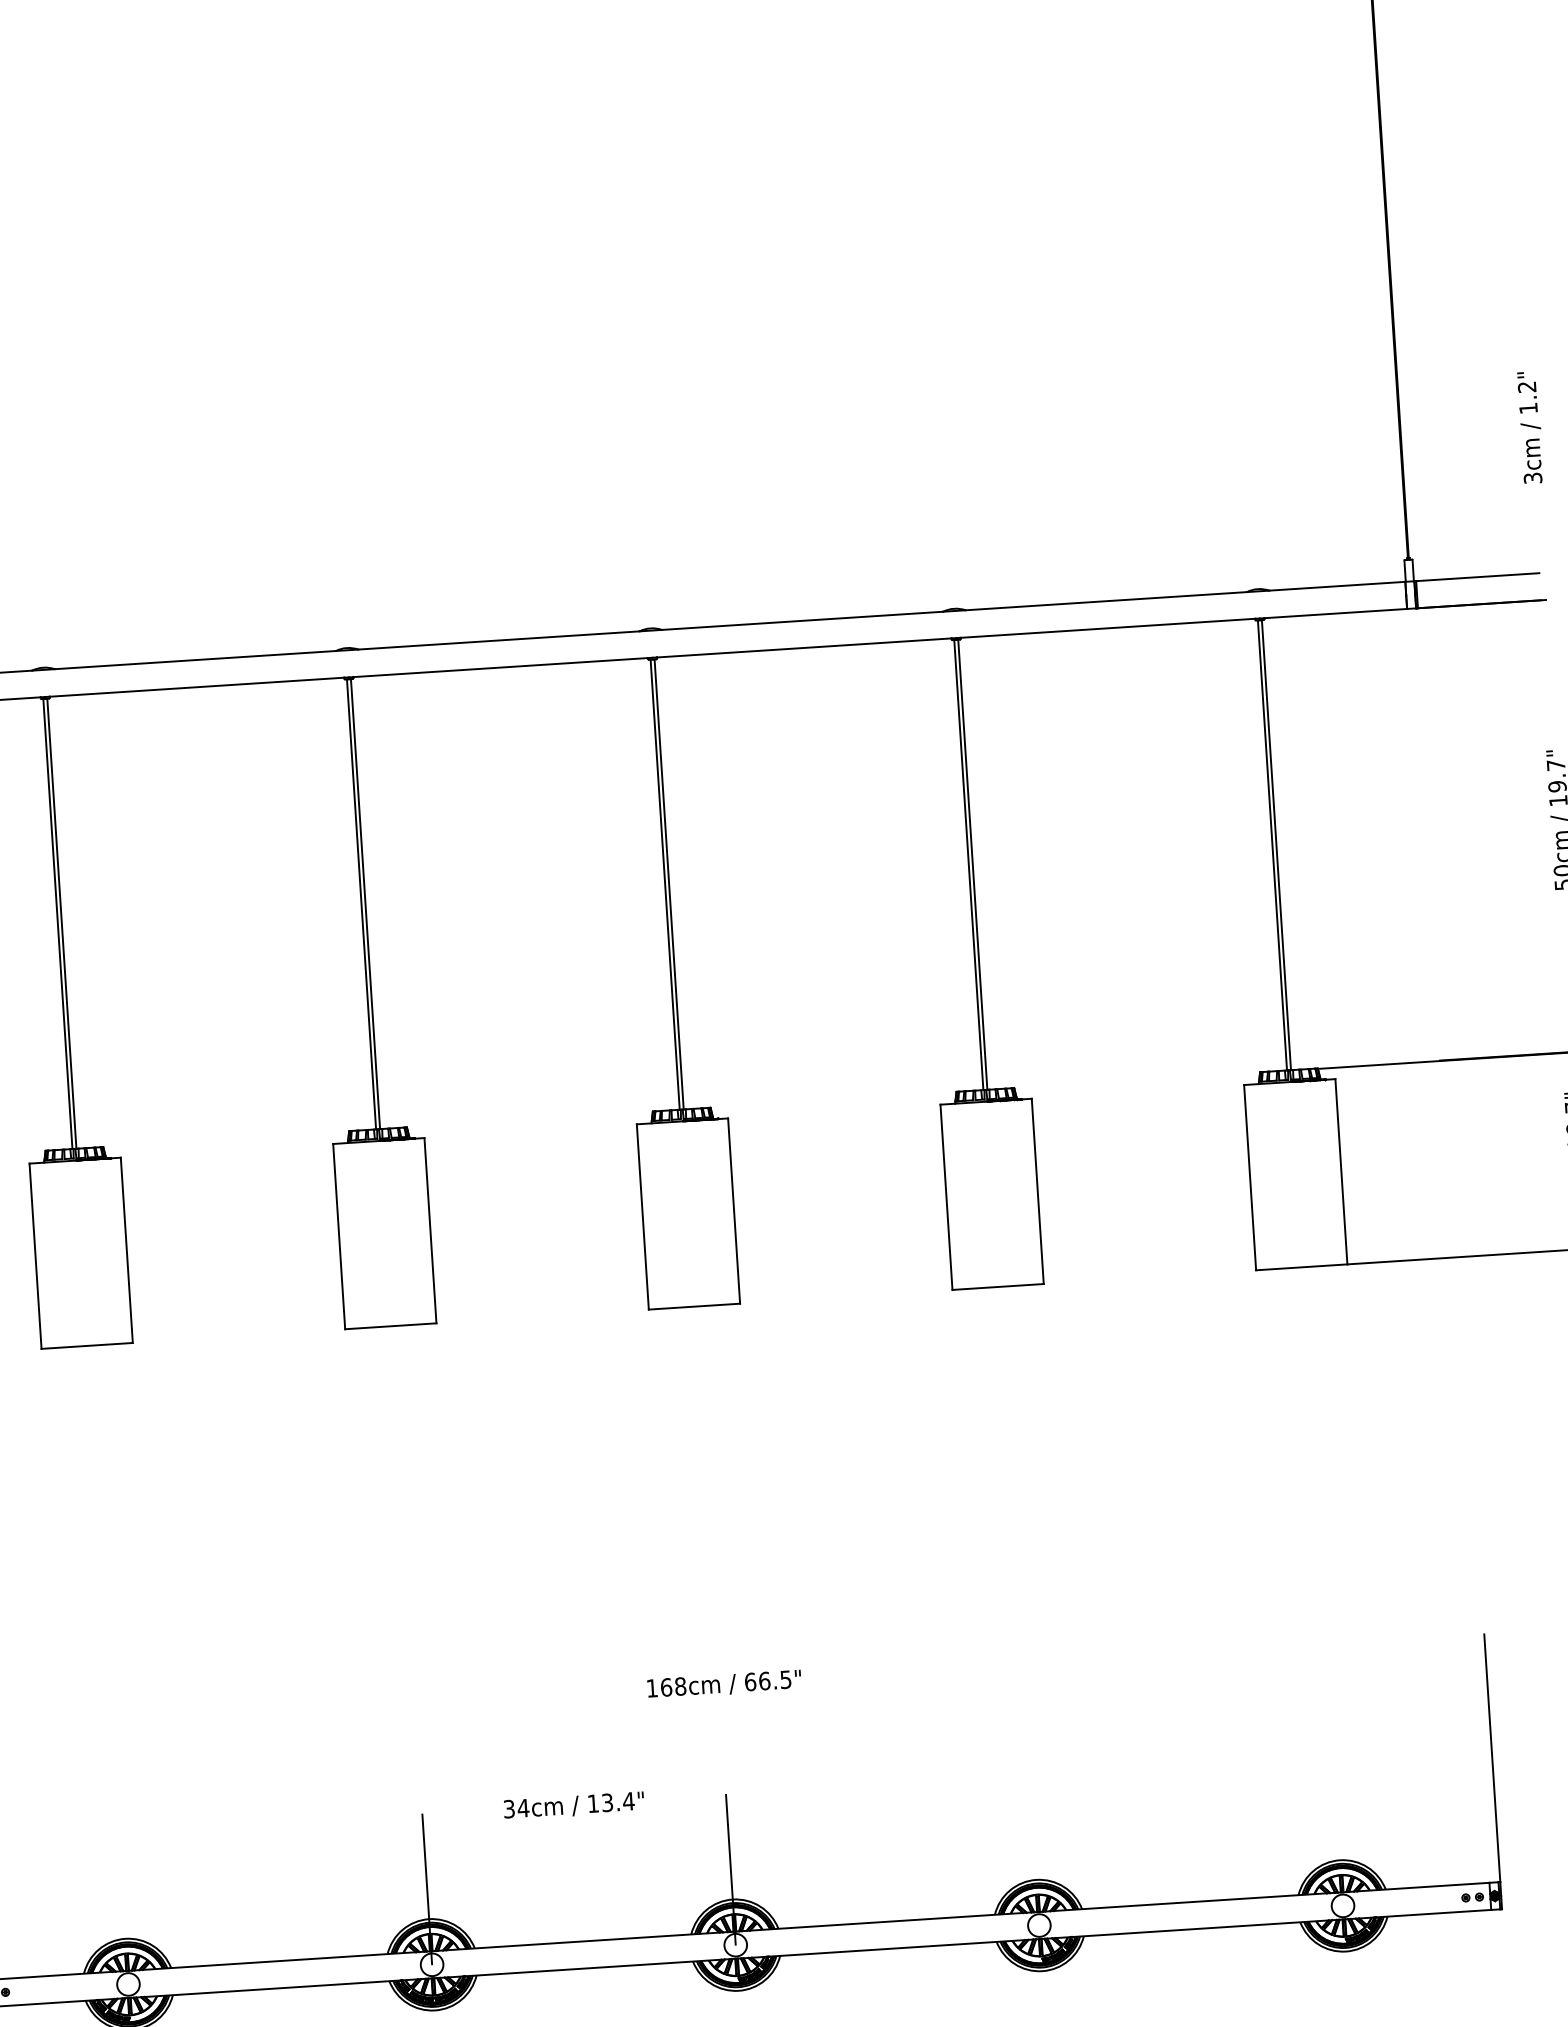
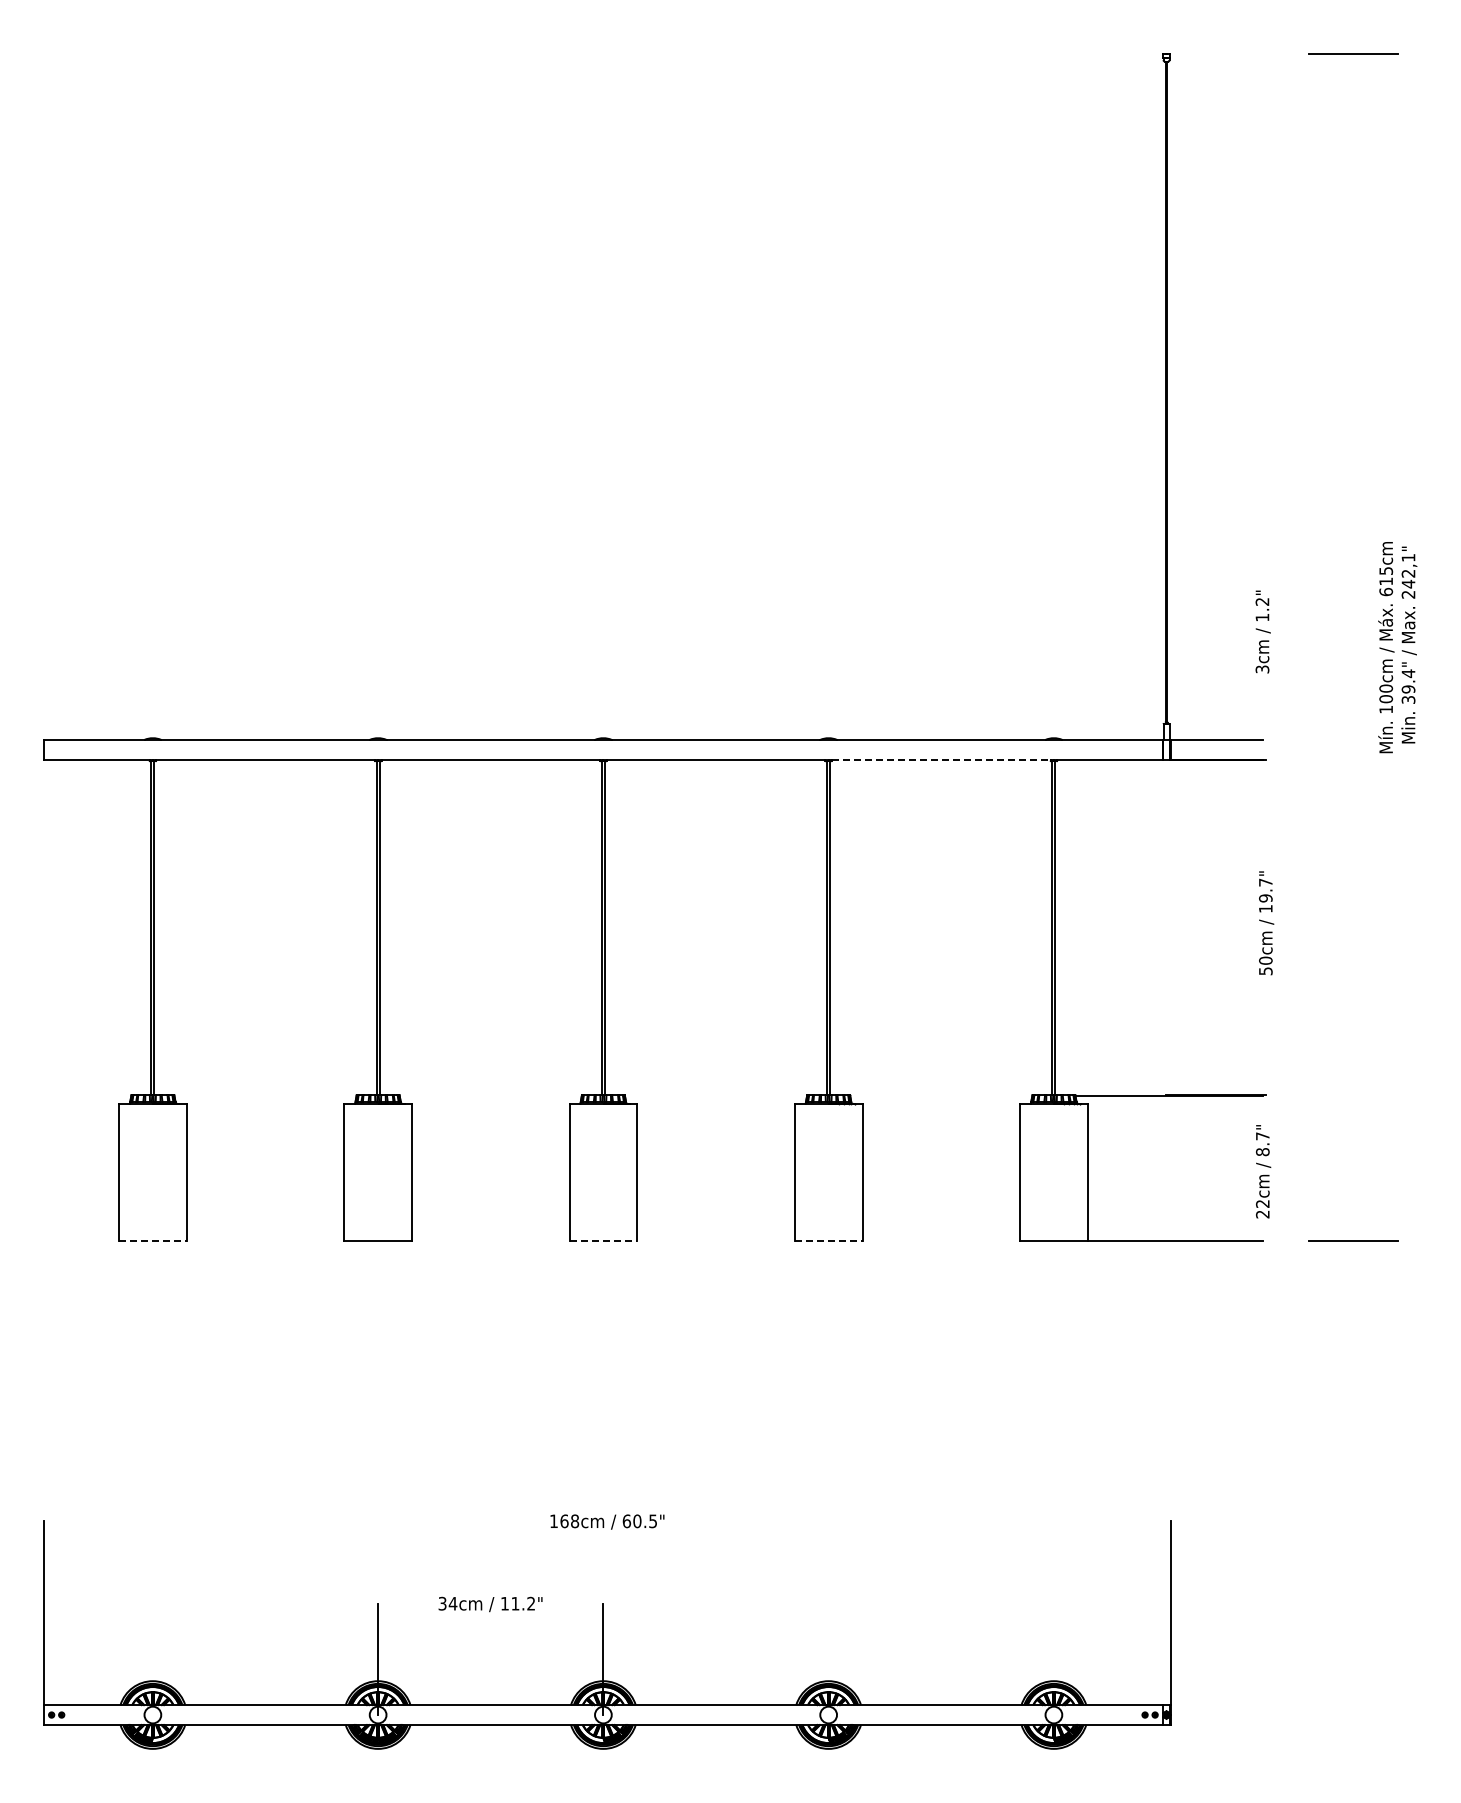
line: (1108, 627) -> (941, 759), solid -> dashed
line: (997, 1287) -> (828, 1241), solid -> dashed
line: (694, 1306) -> (603, 1241), solid -> dashed
line: (86, 1346) -> (152, 1241), solid -> dashed
text: (764, 1679) -> (637, 1520), 66.5" -> 60.5"
text: (618, 1801) -> (523, 1603), 13.4" -> 11.2"

